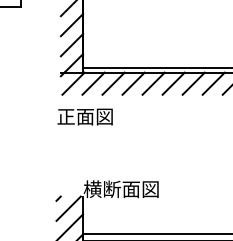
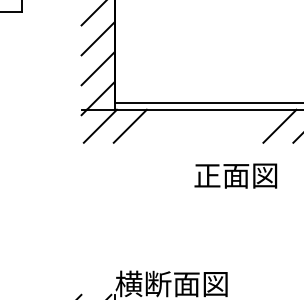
line: (113, 83) -> (160, 125), removed
line: (133, 83) -> (190, 125), removed
line: (153, 83) -> (219, 125), removed
line: (173, 83) -> (249, 125), removed
text: (84, 116) -> (234, 175), moved

